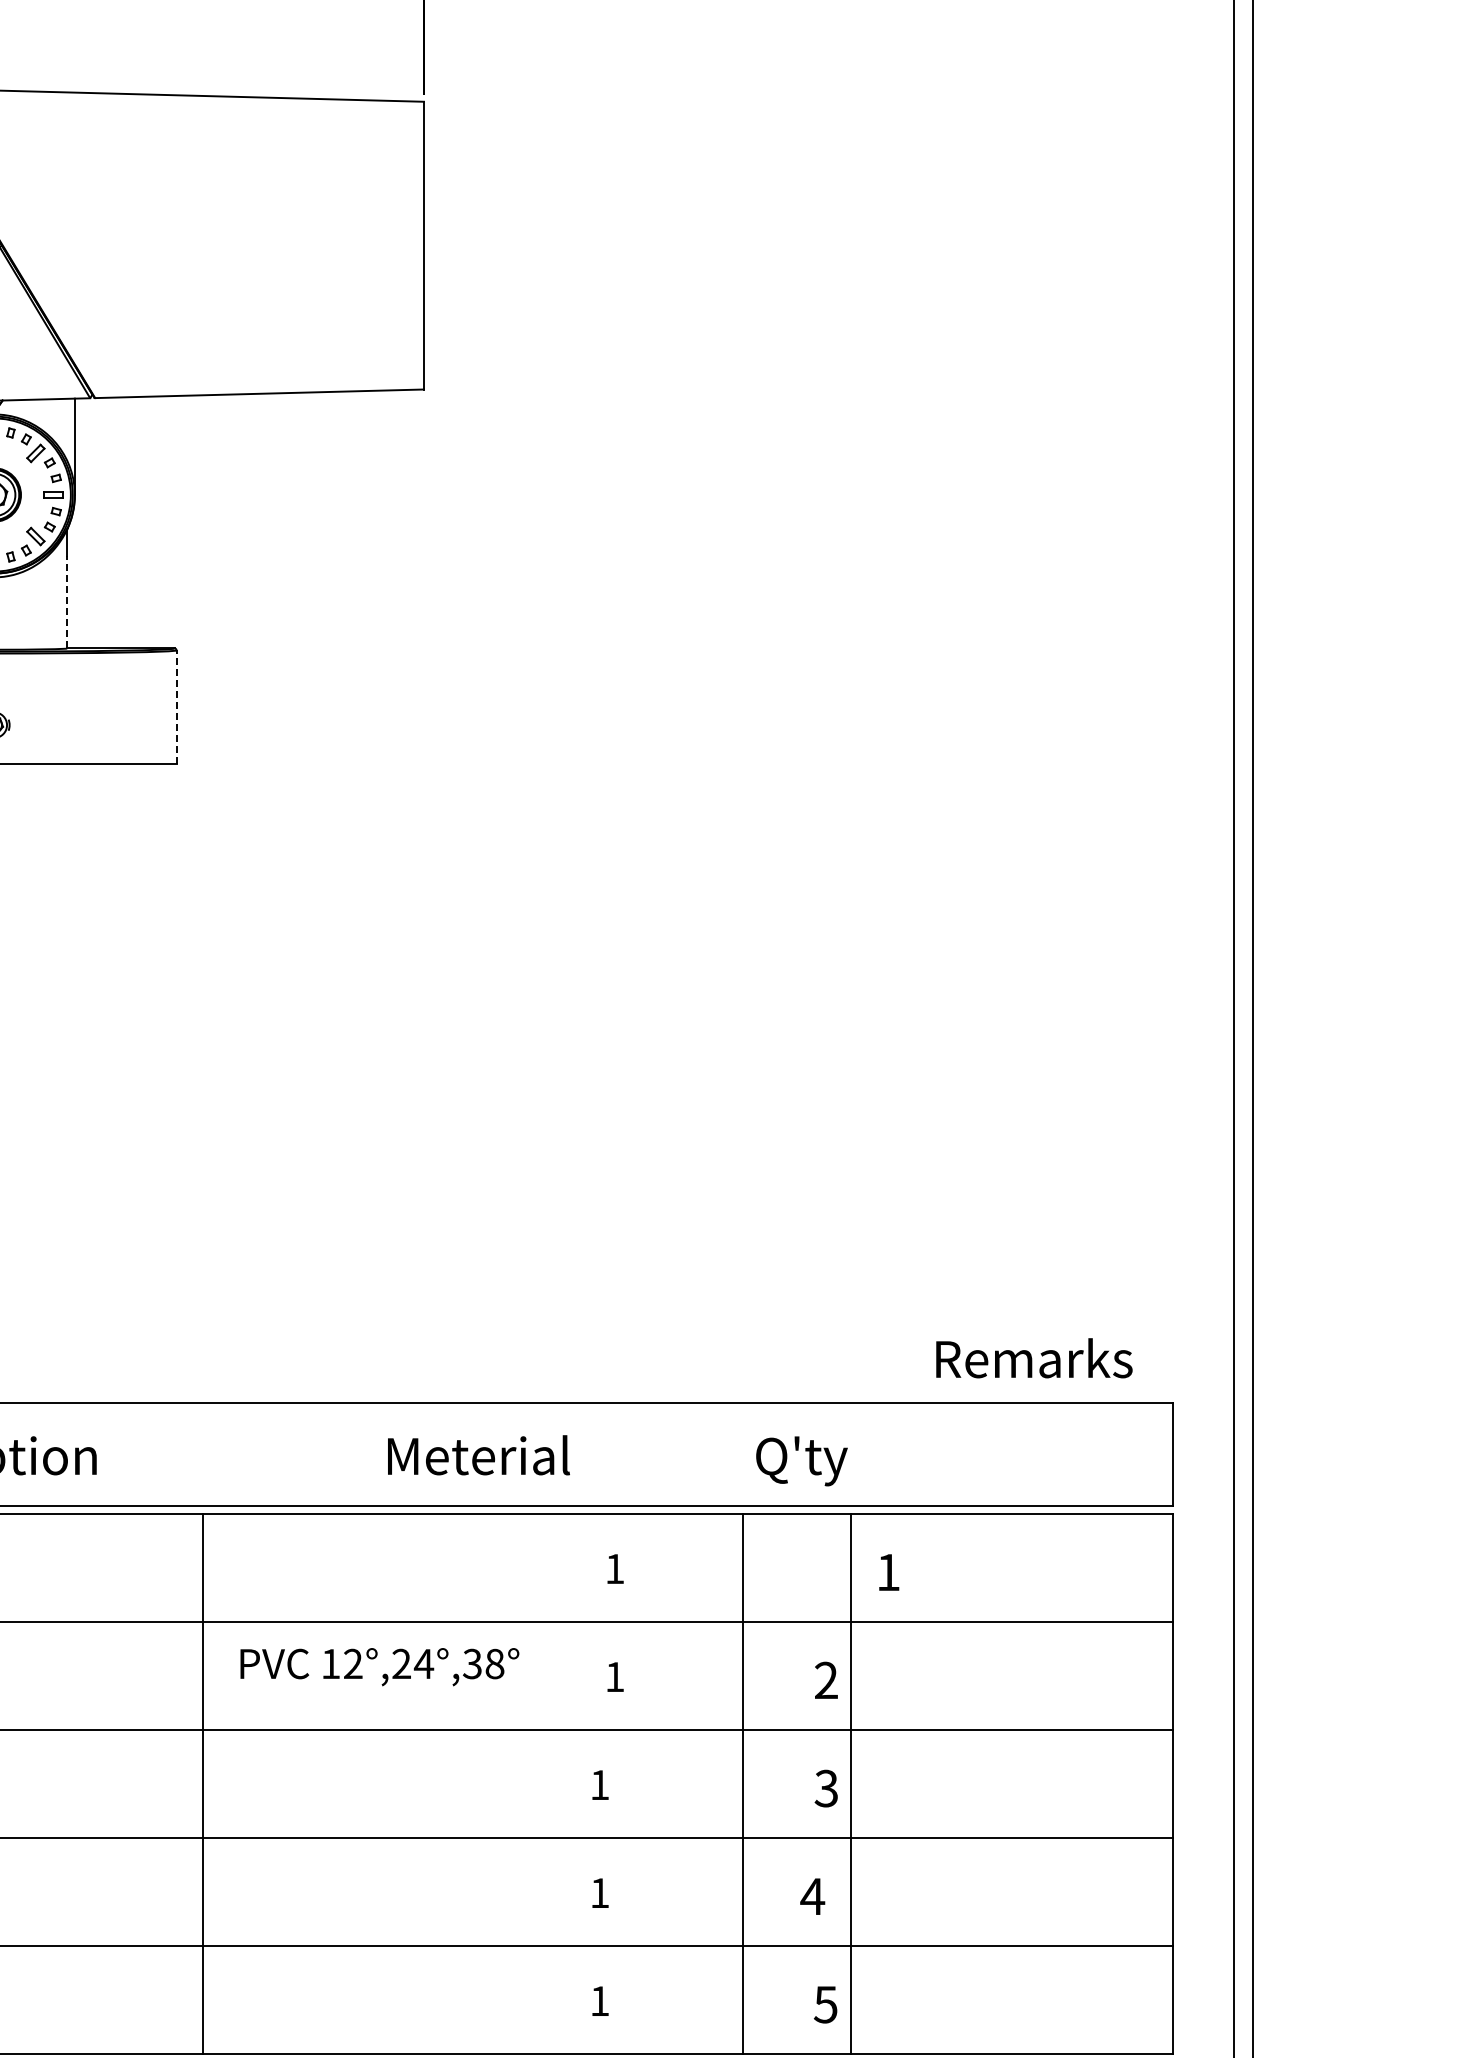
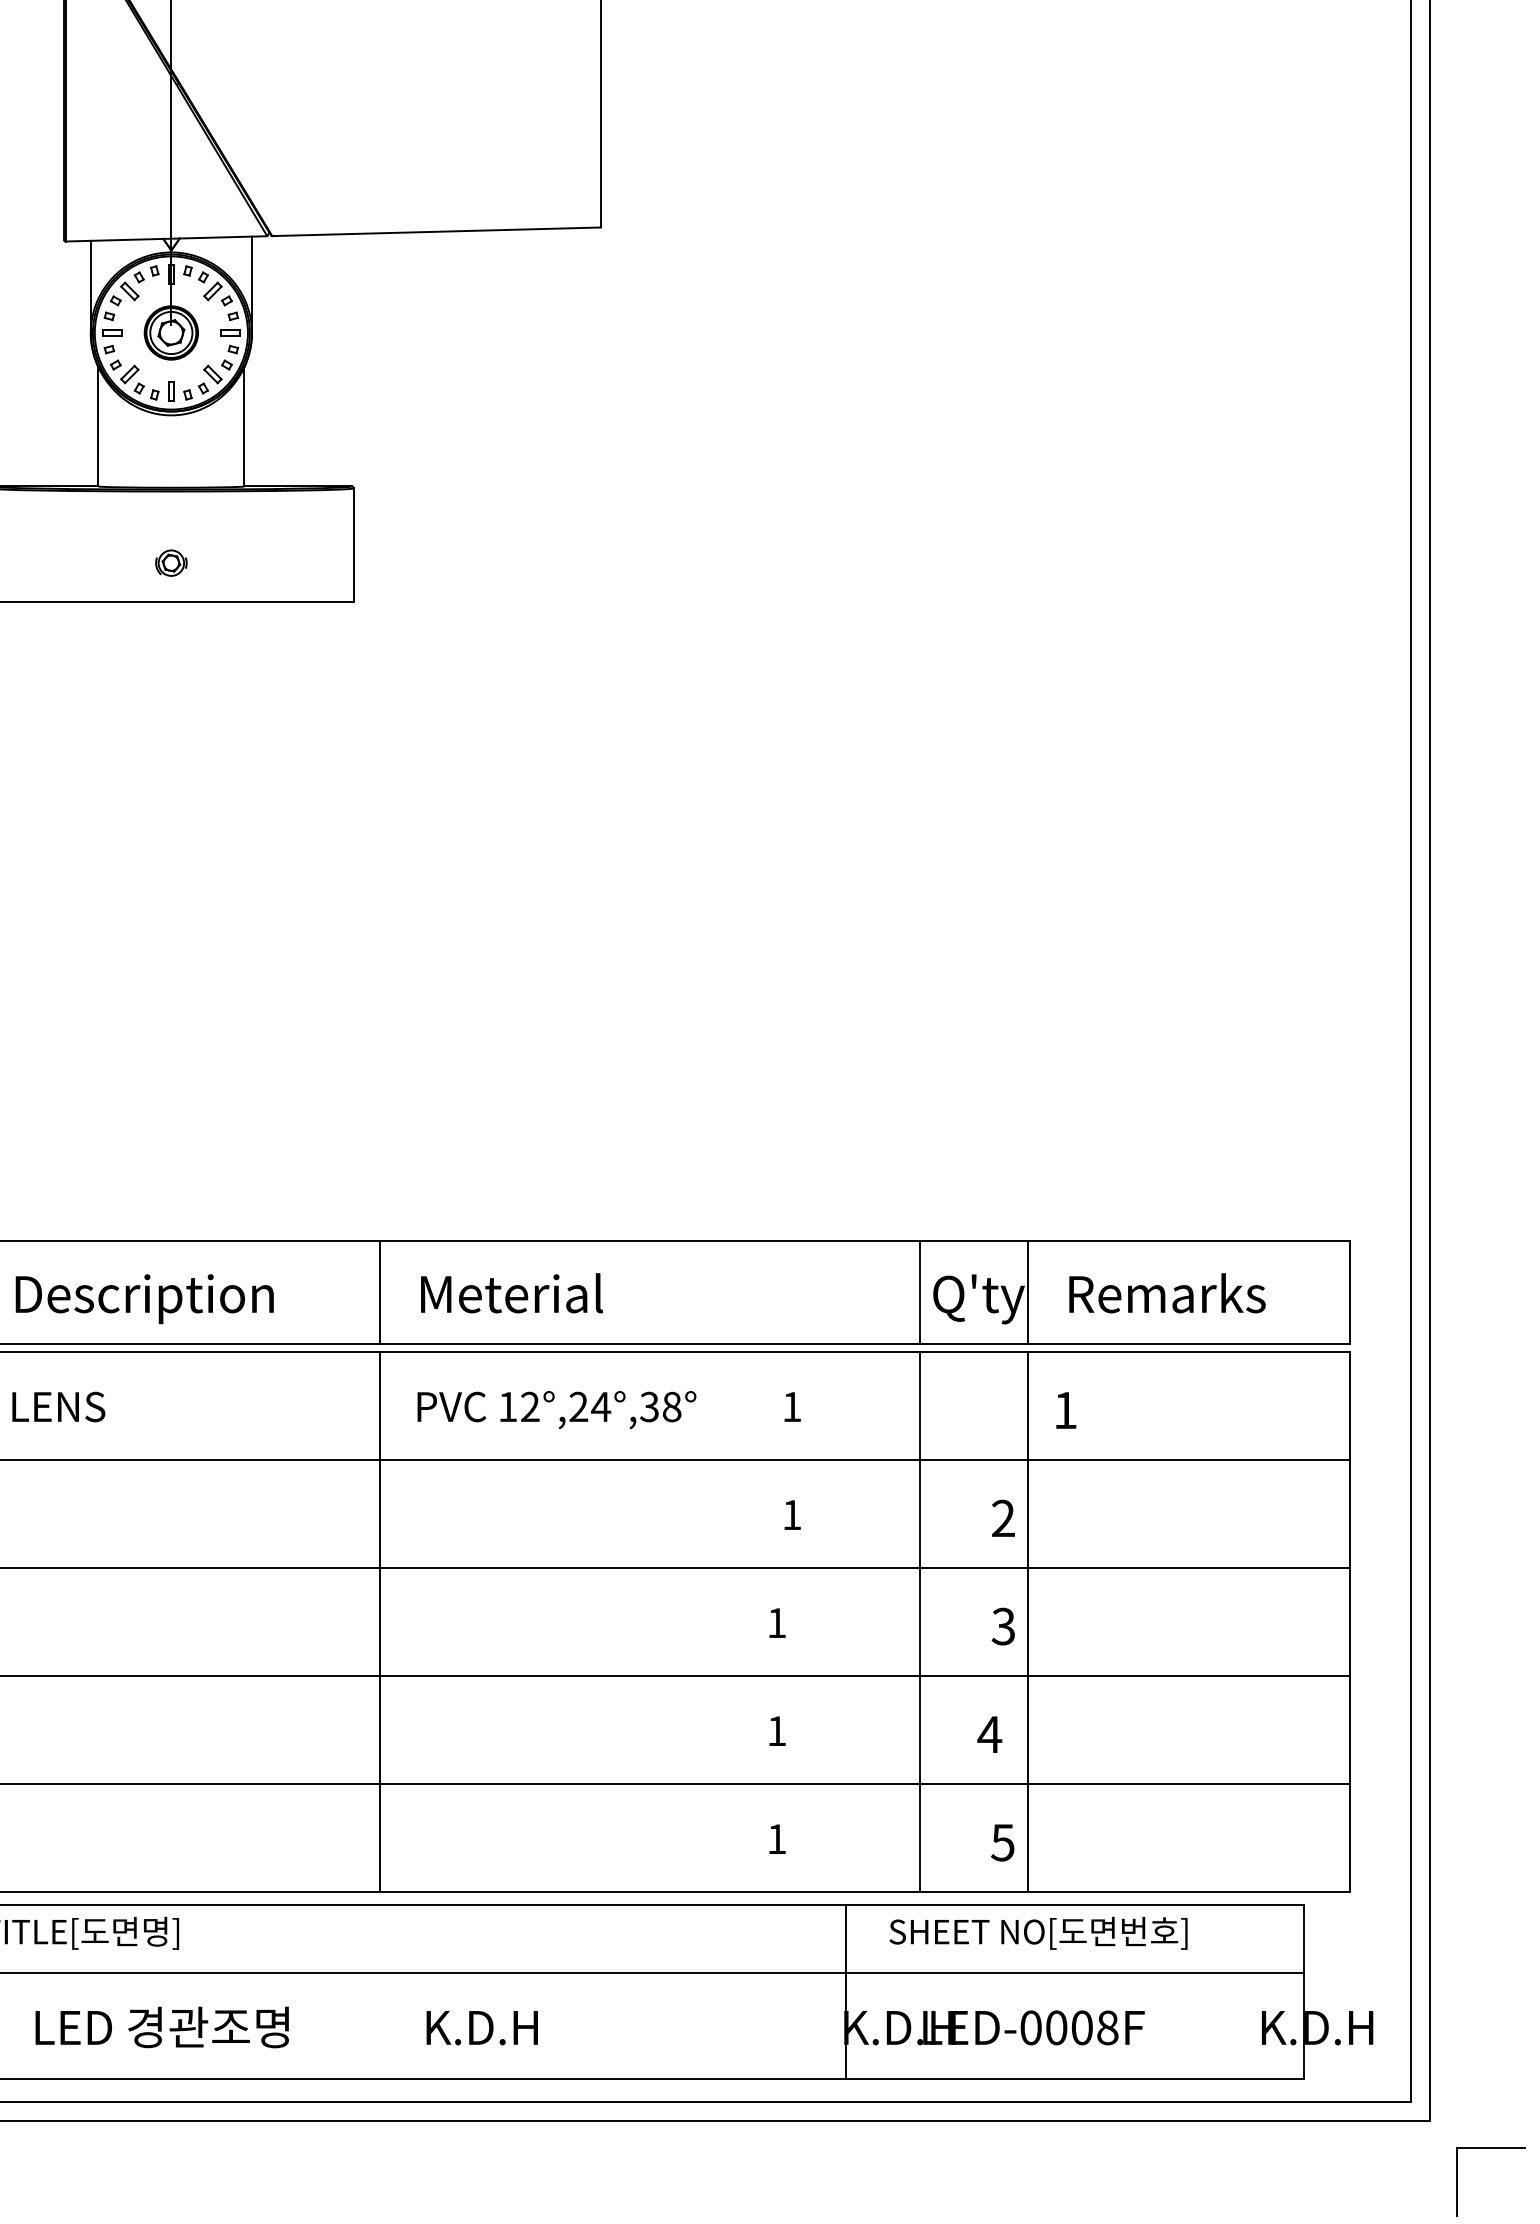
line: (67, 601) -> (244, 439), dashed -> solid
line: (176, 706) -> (353, 544), dashed -> solid
text: (1034, 1358) -> (1167, 1293), moved
line: (202, 1454) -> (379, 1292), added
line: (743, 1454) -> (920, 1292), added
line: (851, 1454) -> (1028, 1292), added
text: (479, 1455) -> (512, 1293), moved
text: (379, 1667) -> (556, 1410), moved

